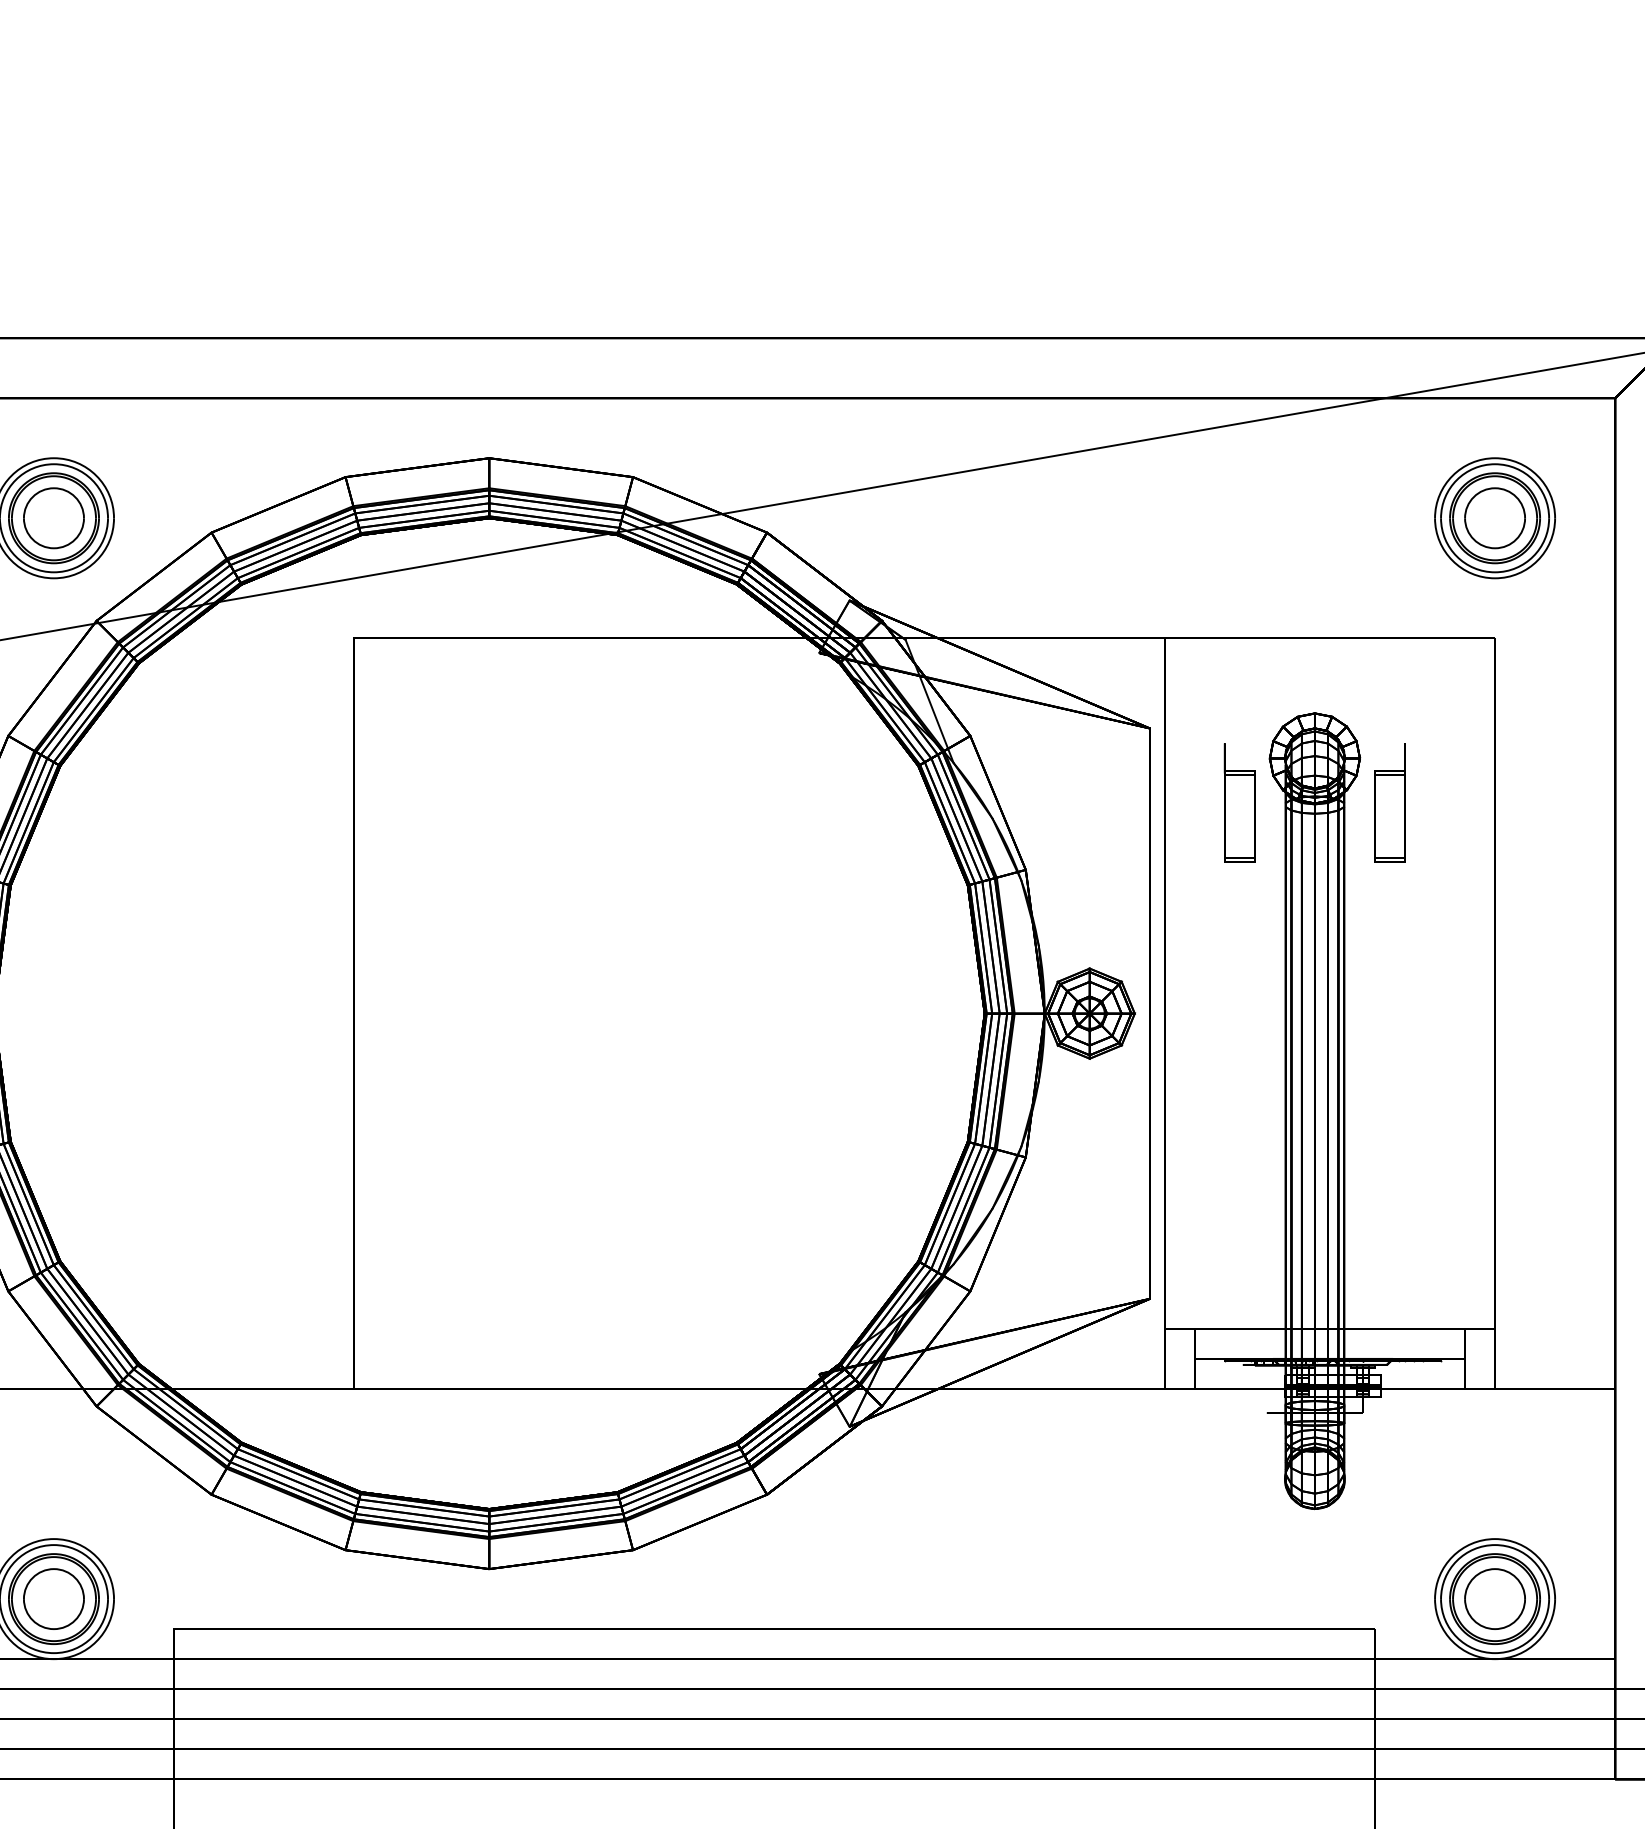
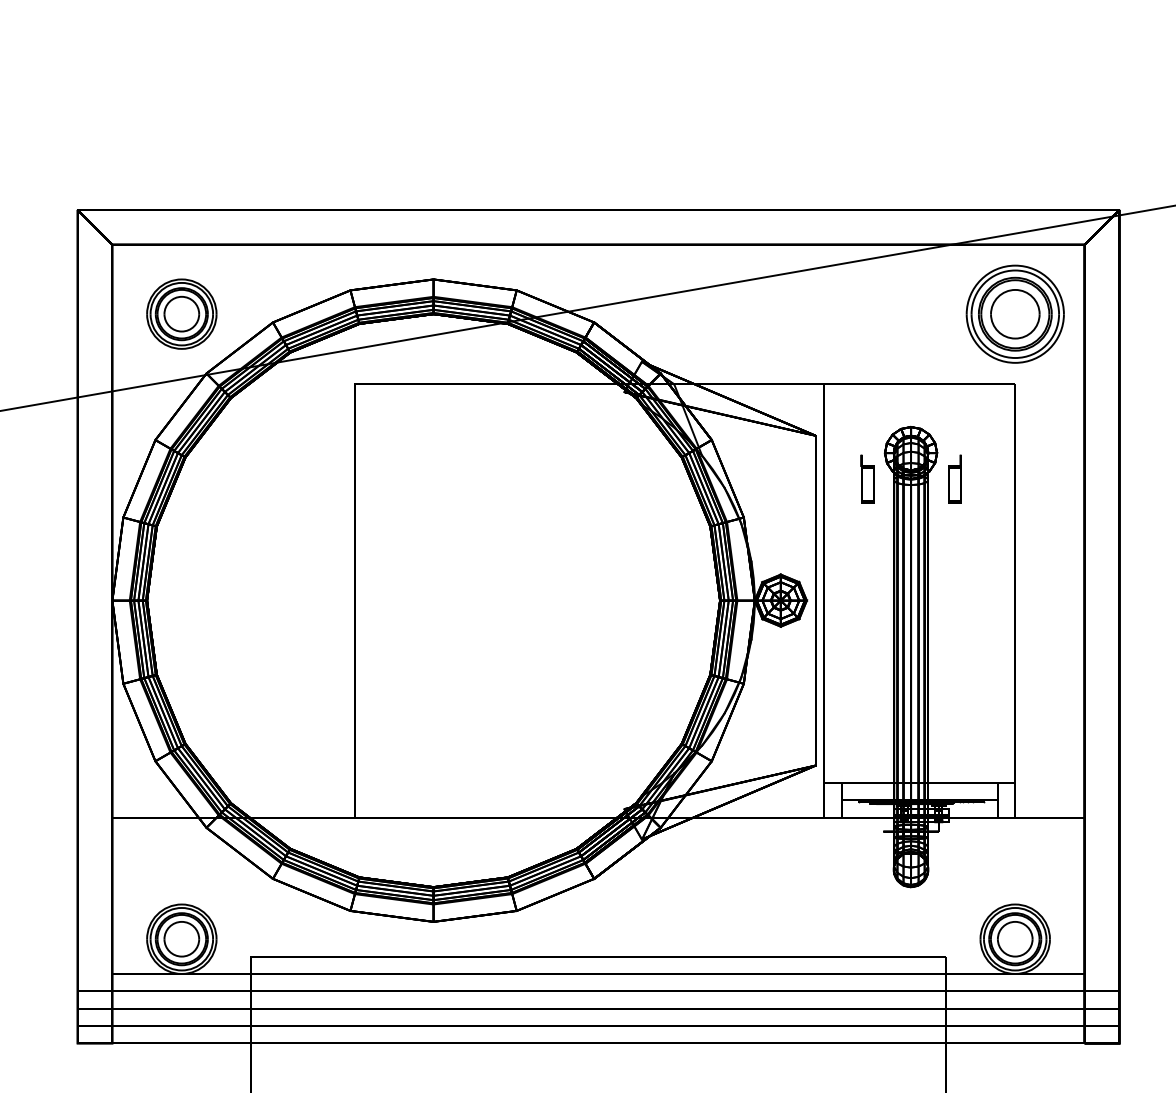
part: (1493, 517) -> (1014, 313), size x1.4
part: (1239, 802) -> (867, 478), size x0.7
part: (1390, 802) -> (954, 478), size x0.7

